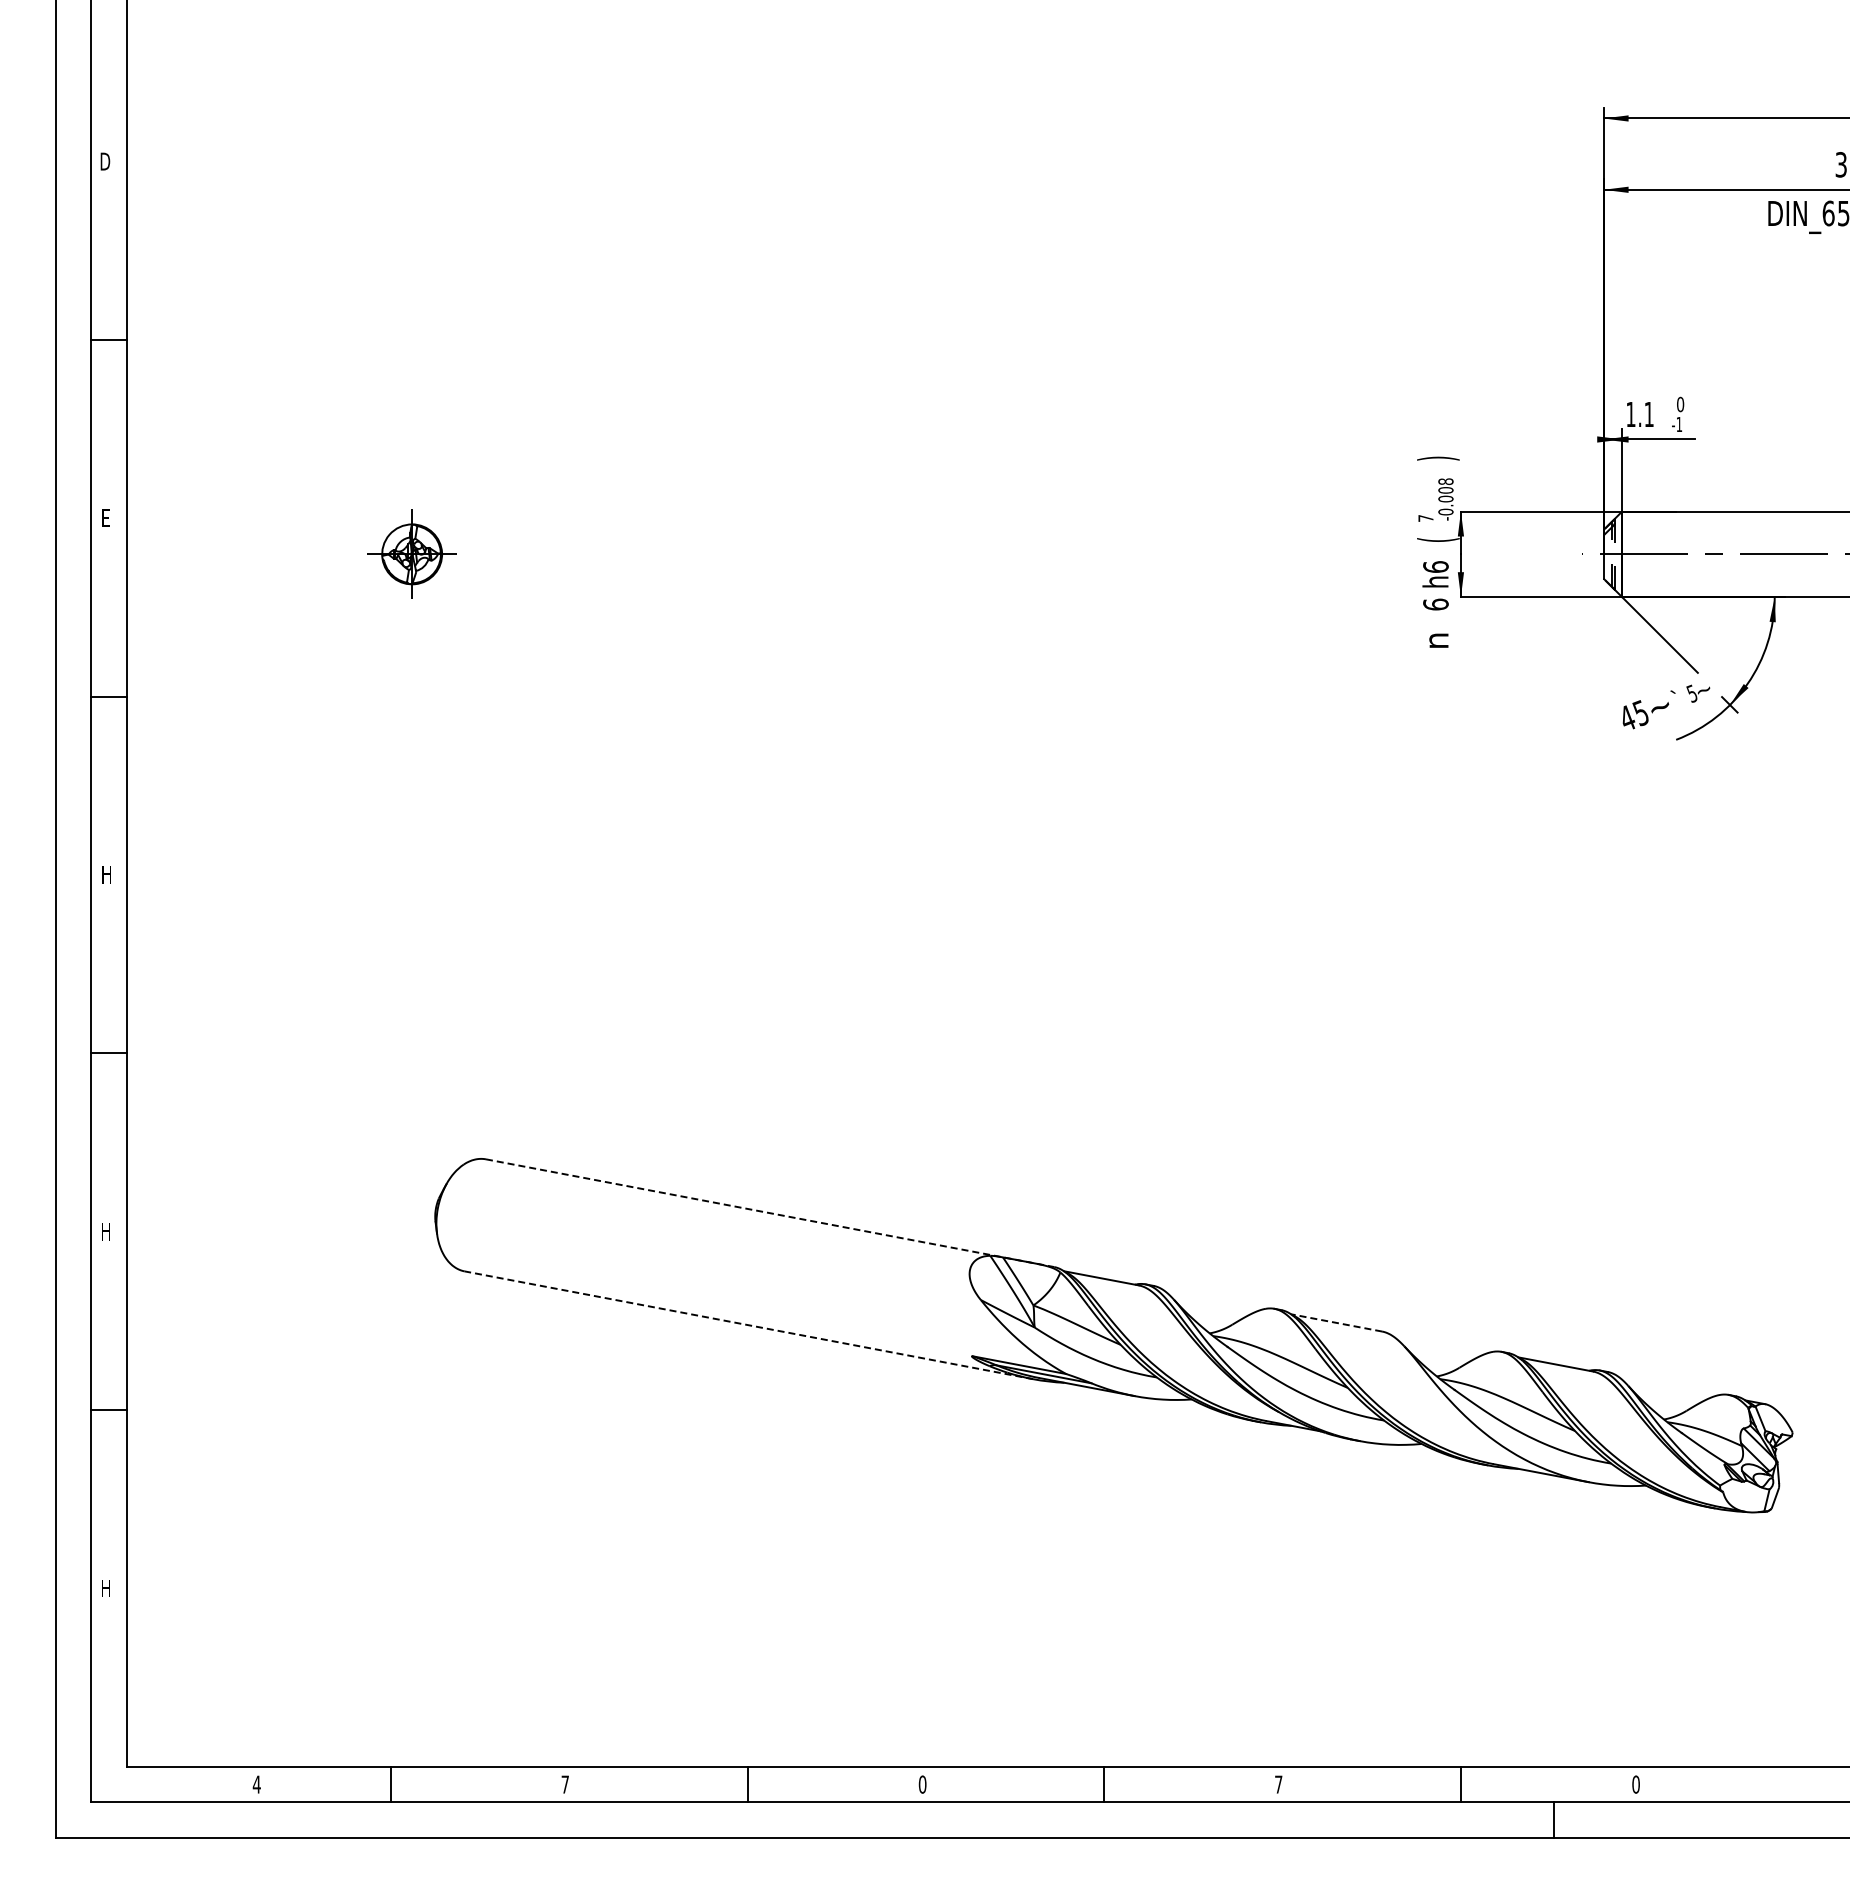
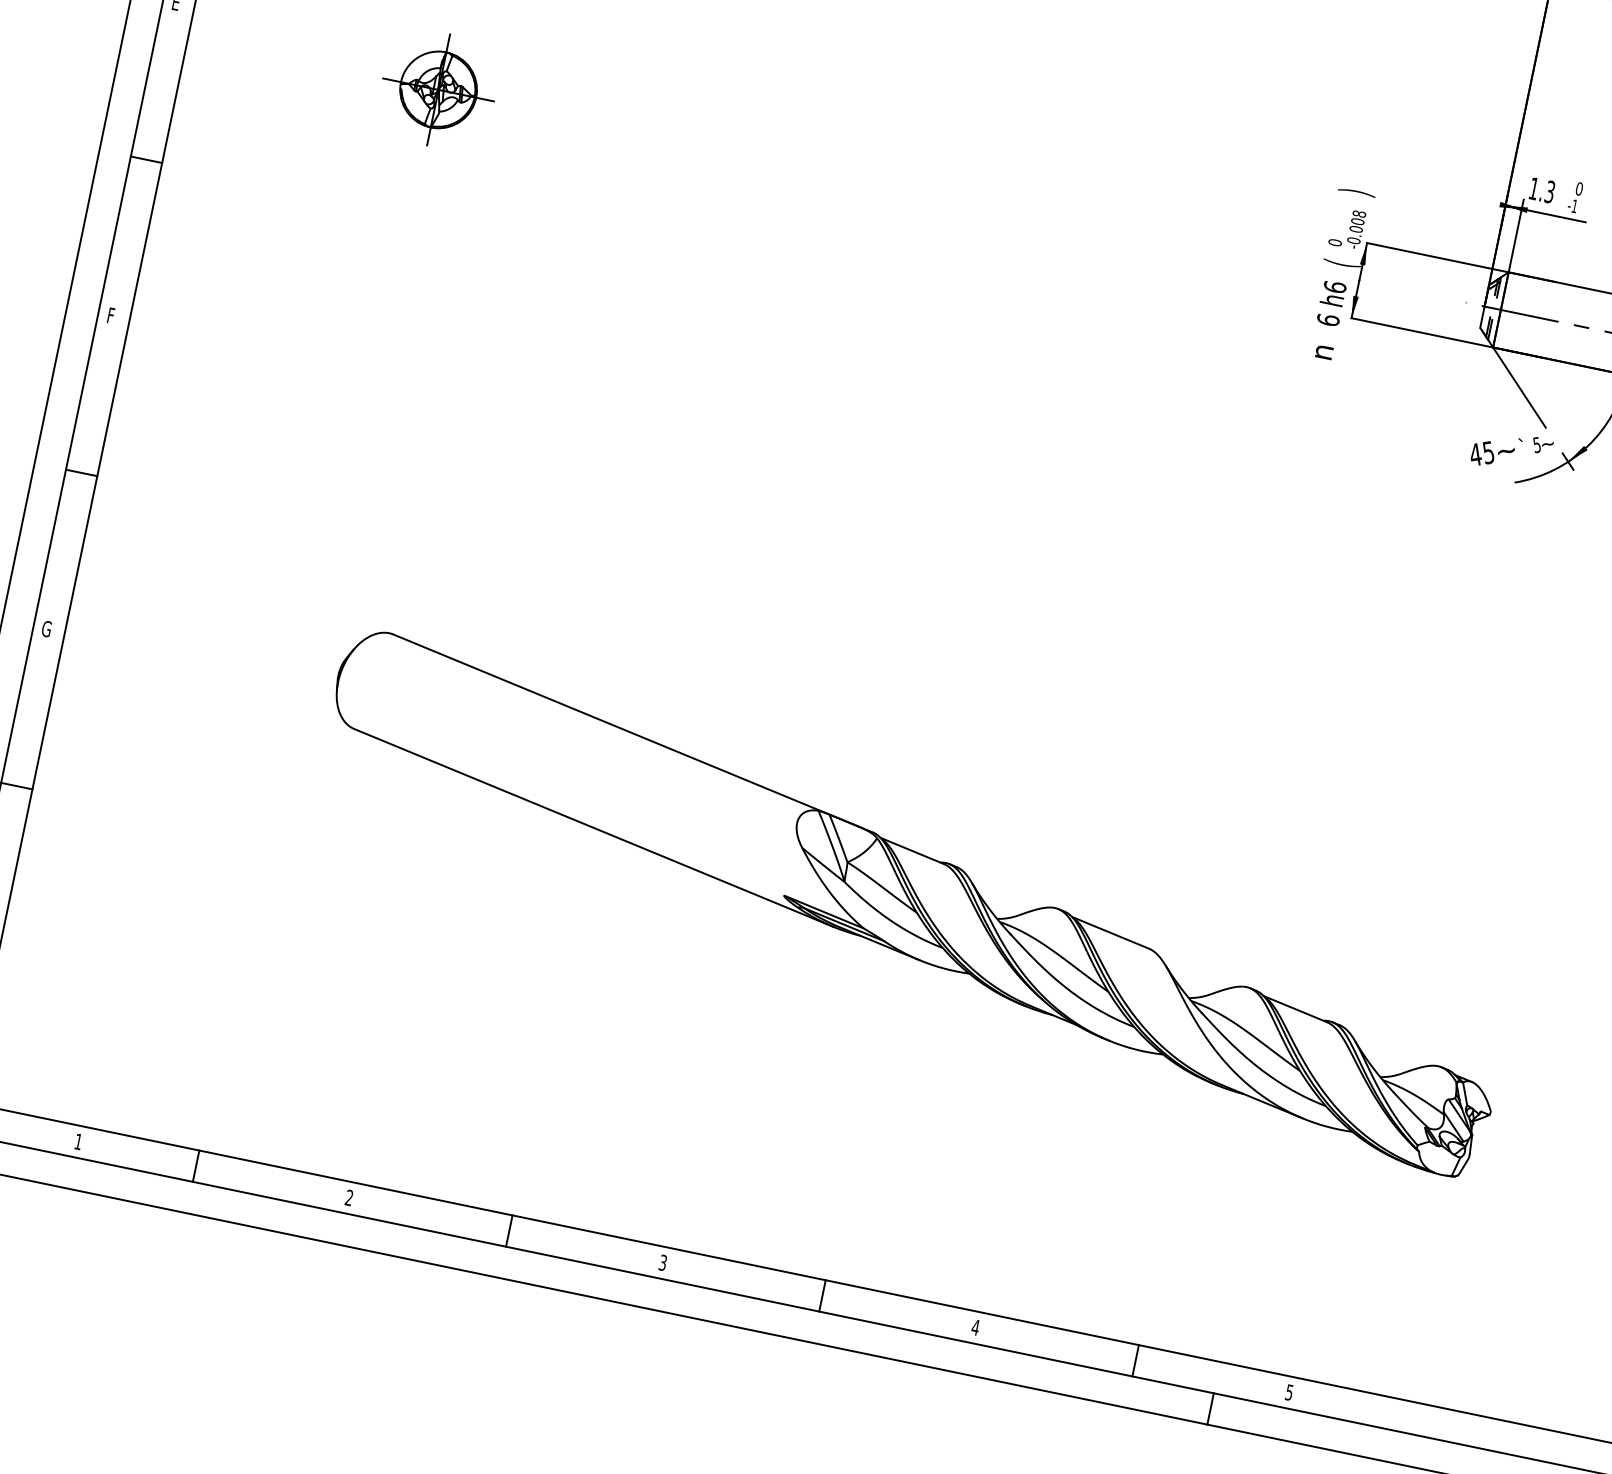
text: (1648, 414) -> (1549, 191), 1.1 -> 1.3
text: (1425, 518) -> (1334, 242), 7 -> 0
part: (411, 554) -> (437, 89), size x1.43
text: (107, 874) -> (112, 315), H -> F
line: (770, 1213) -> (633, 733), dashed -> solid
text: (105, 1231) -> (46, 628), H -> G
line: (1336, 1322) -> (1110, 932), dashed -> solid
line: (748, 1325) -> (593, 828), dashed -> solid
text: (256, 1784) -> (78, 1141), 4 -> 1
text: (564, 1784) -> (348, 1197), 7 -> 2
text: (922, 1784) -> (662, 1262), 0 -> 3
text: (1278, 1784) -> (975, 1327), 7 -> 4
text: (1635, 1784) -> (1288, 1392), 0 -> 5

